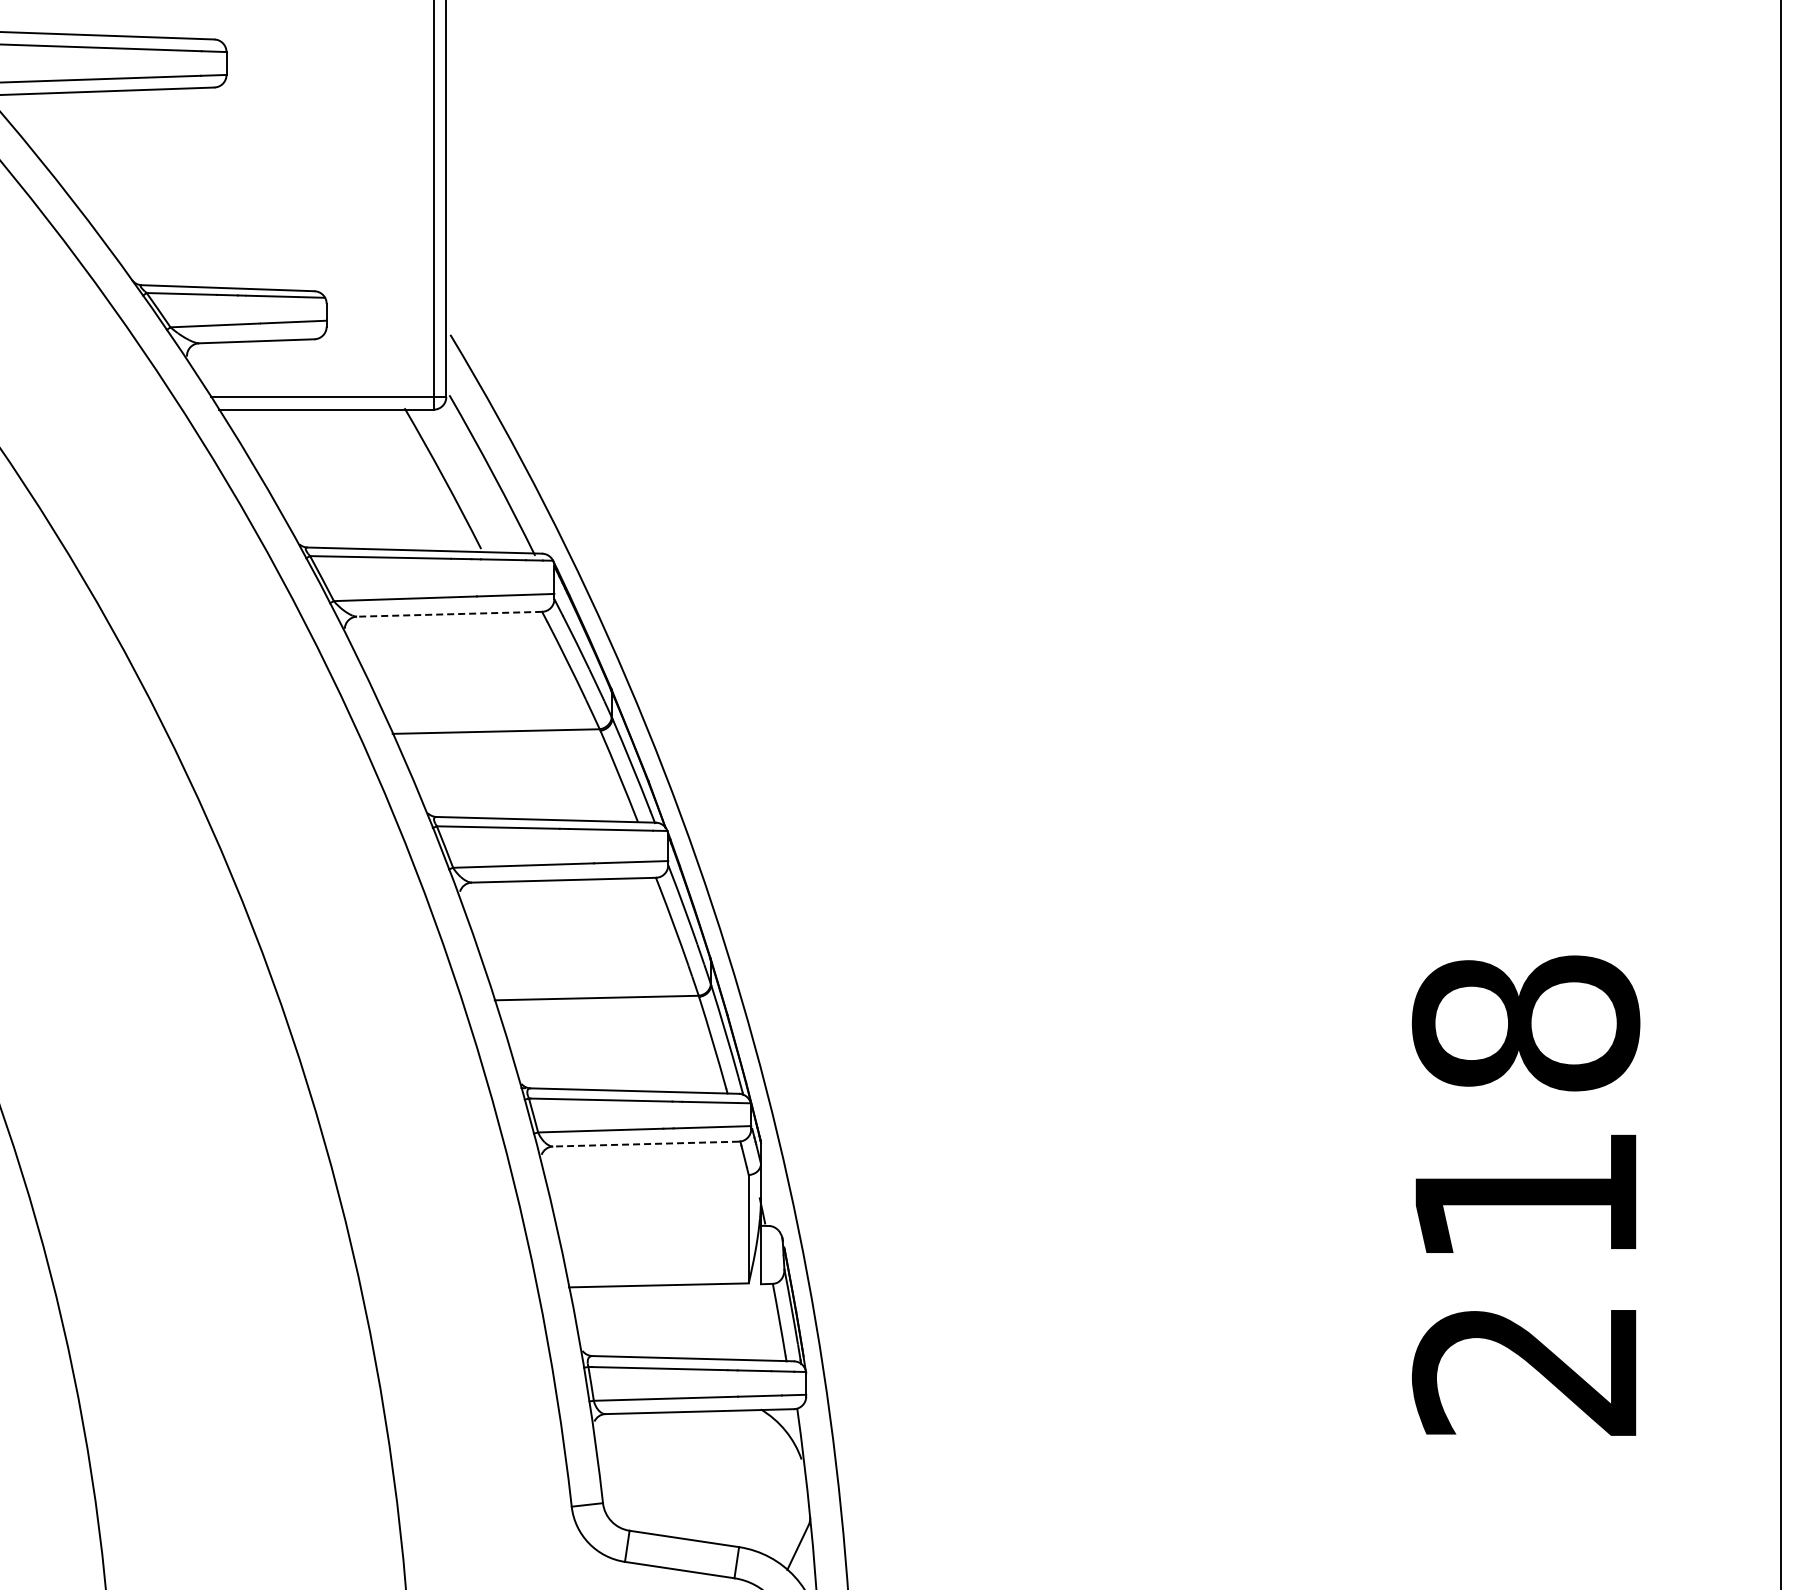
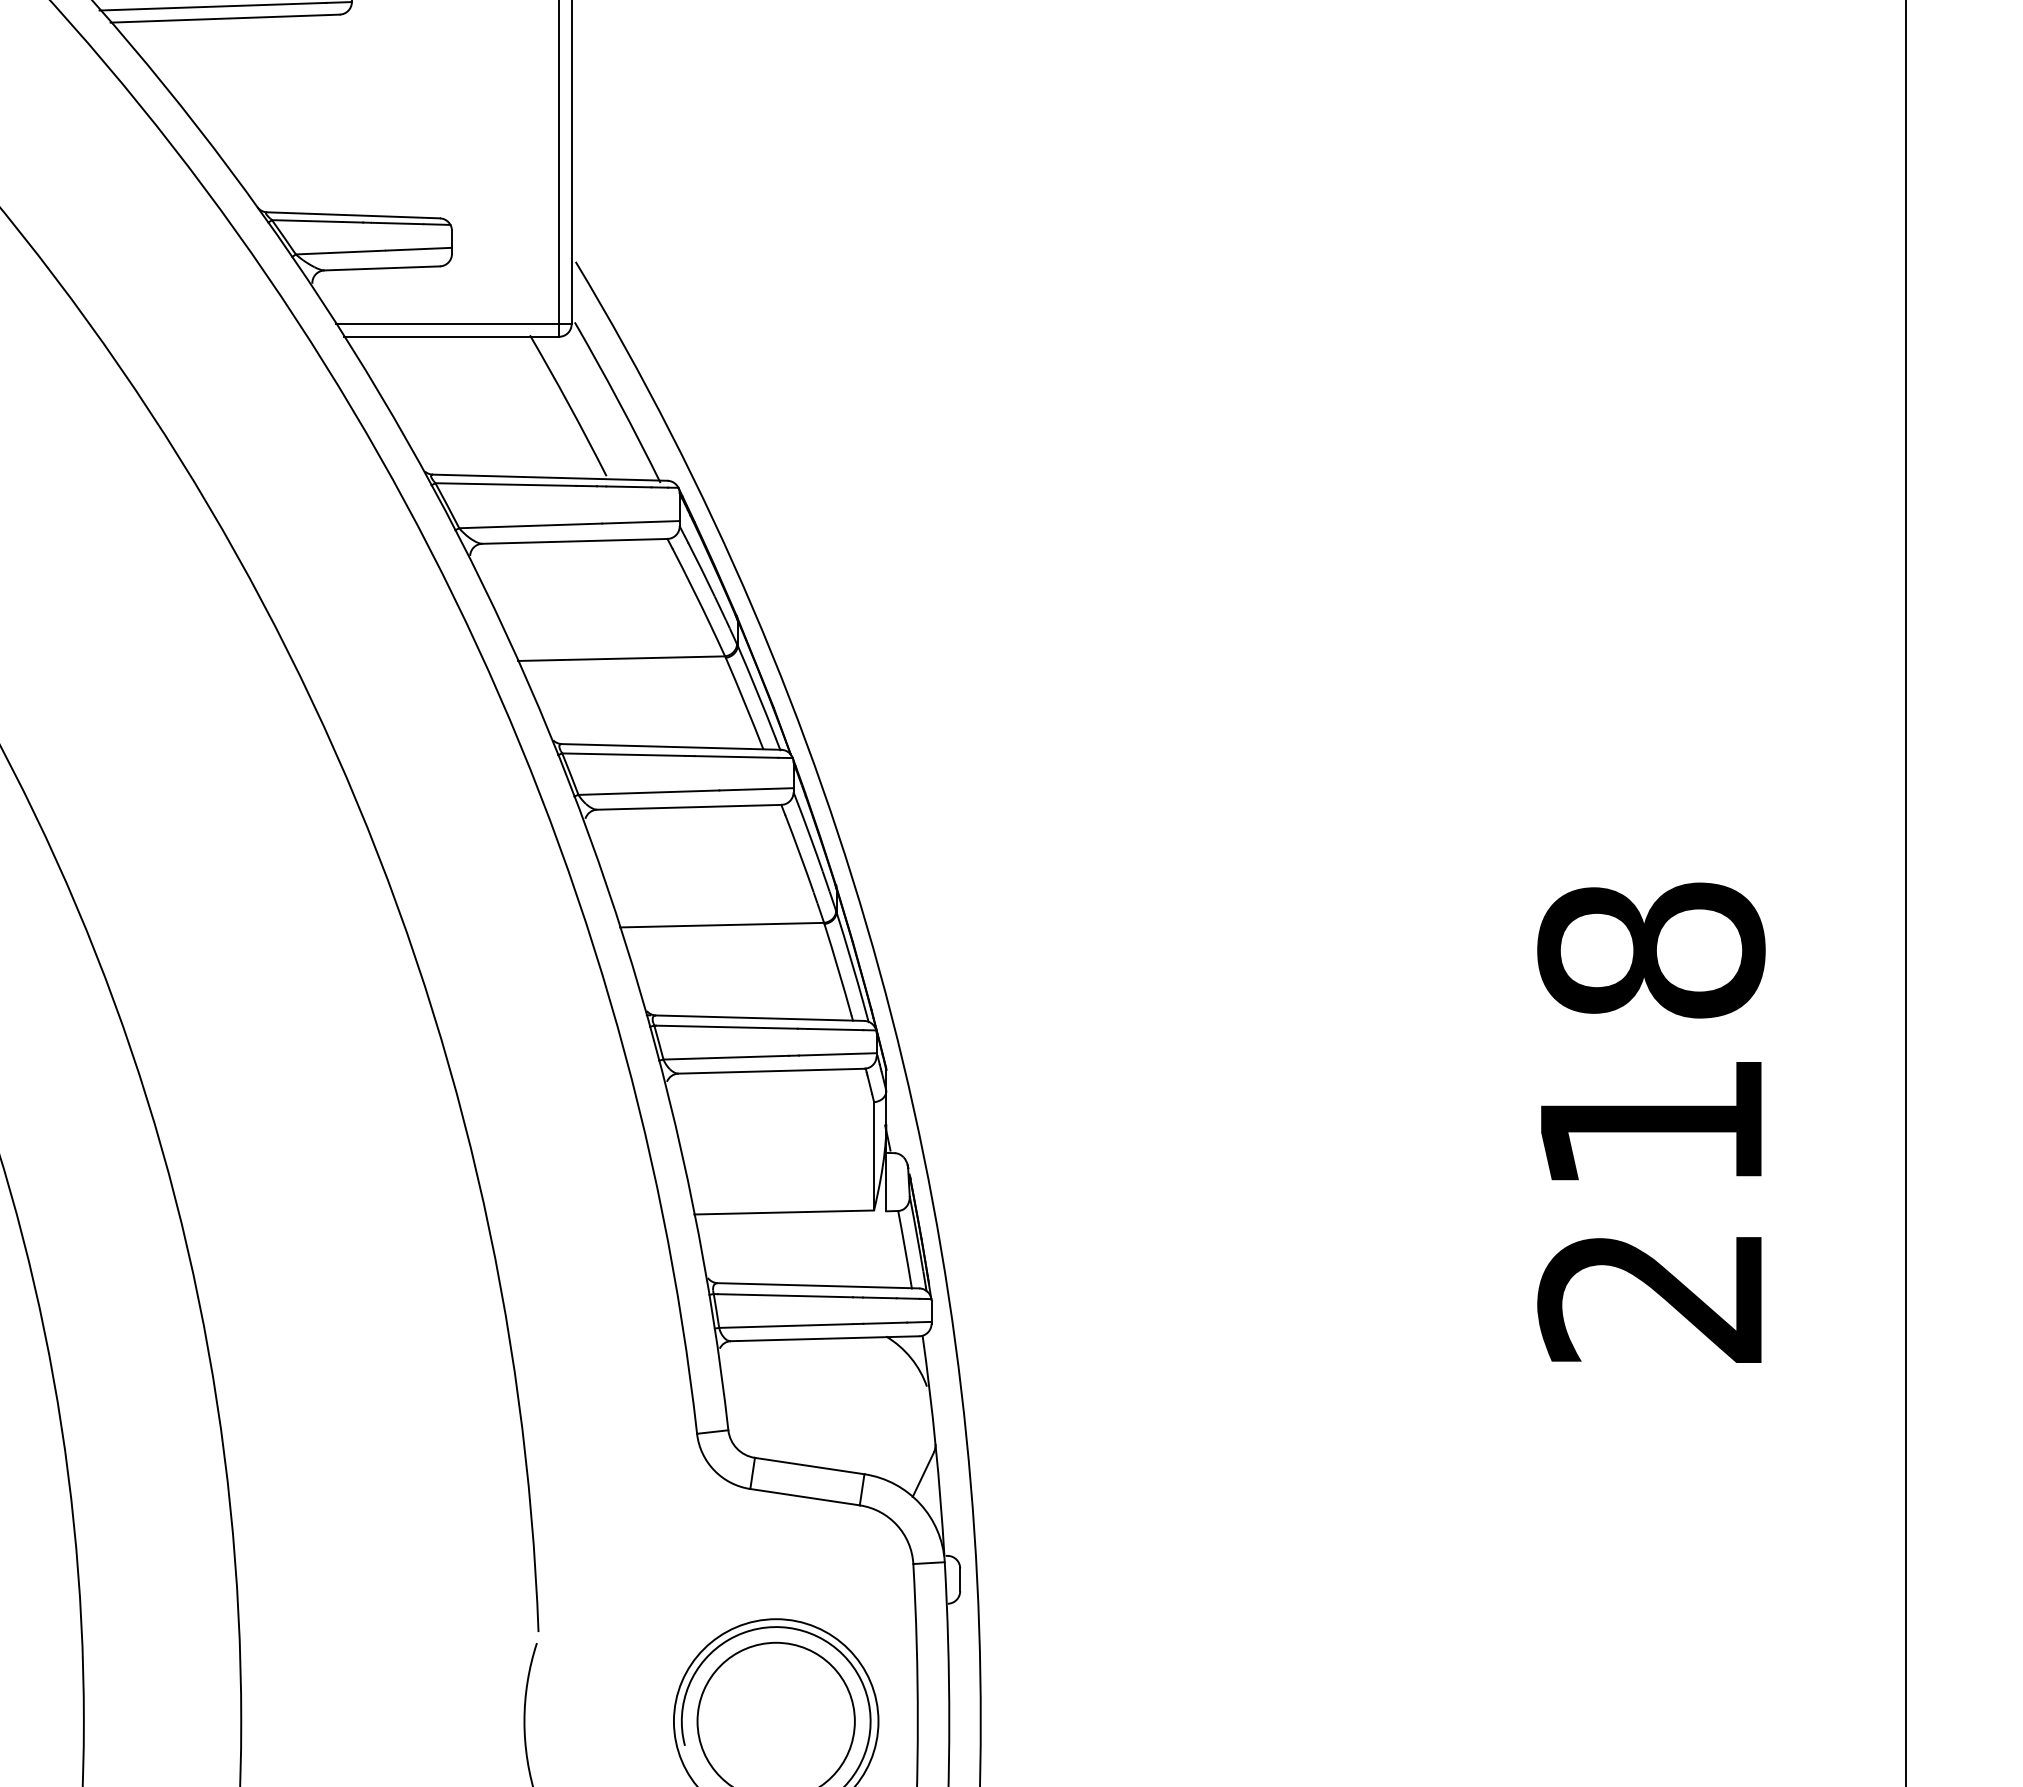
line: (449, 614) -> (574, 541), dashed -> solid
line: (646, 1144) -> (771, 1071), dashed -> solid

